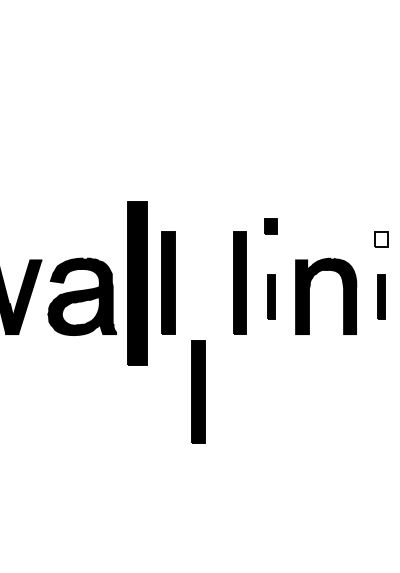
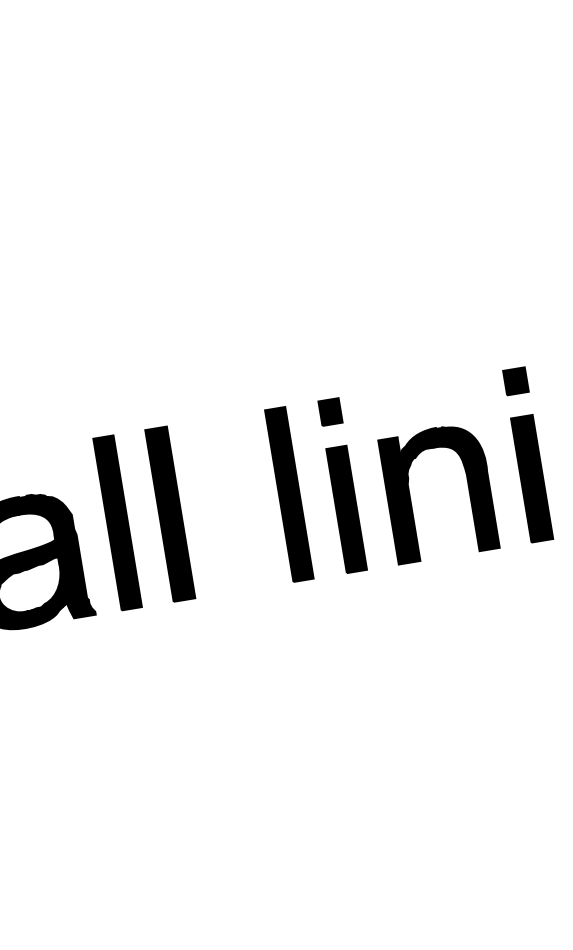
part: (270, 226) -> (329, 412), moved
fill: (380, 239) -> (514, 381), added
part: (137, 282) -> (117, 521), size x0.62
part: (270, 296) -> (345, 508), size x1.67
part: (381, 296) -> (532, 477), size x1.67
part: (198, 391) -> (250, 688), removed

